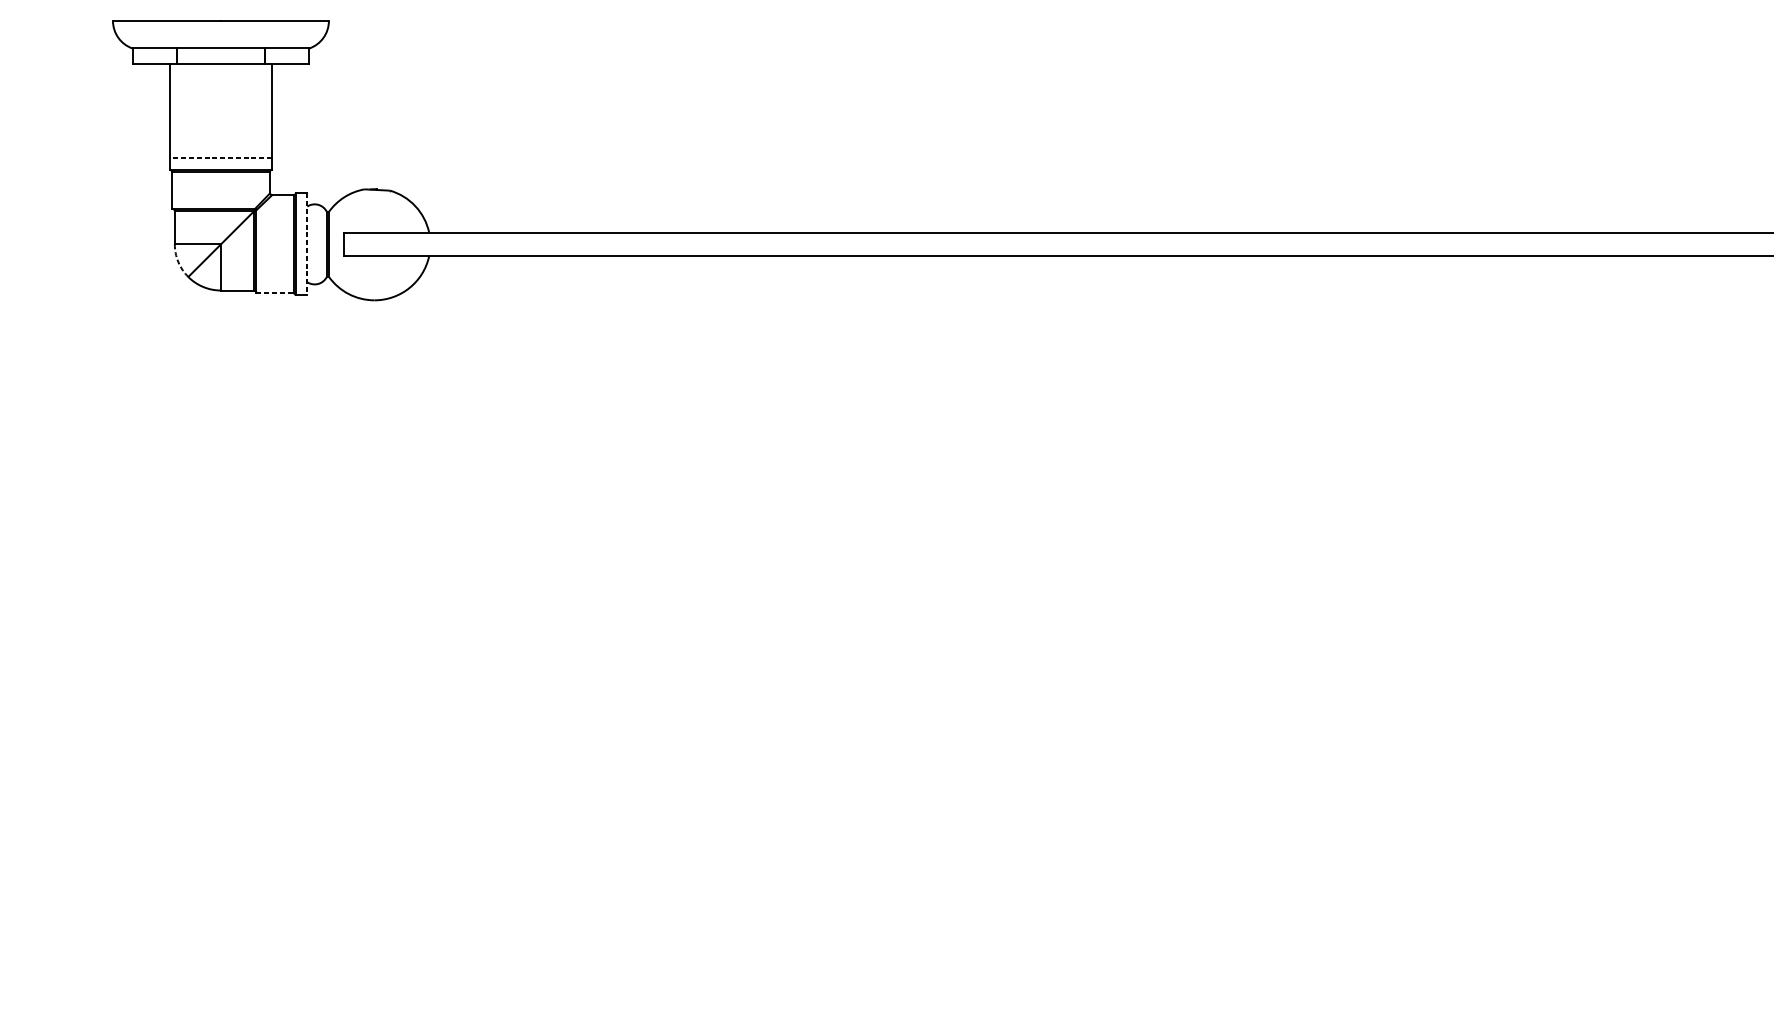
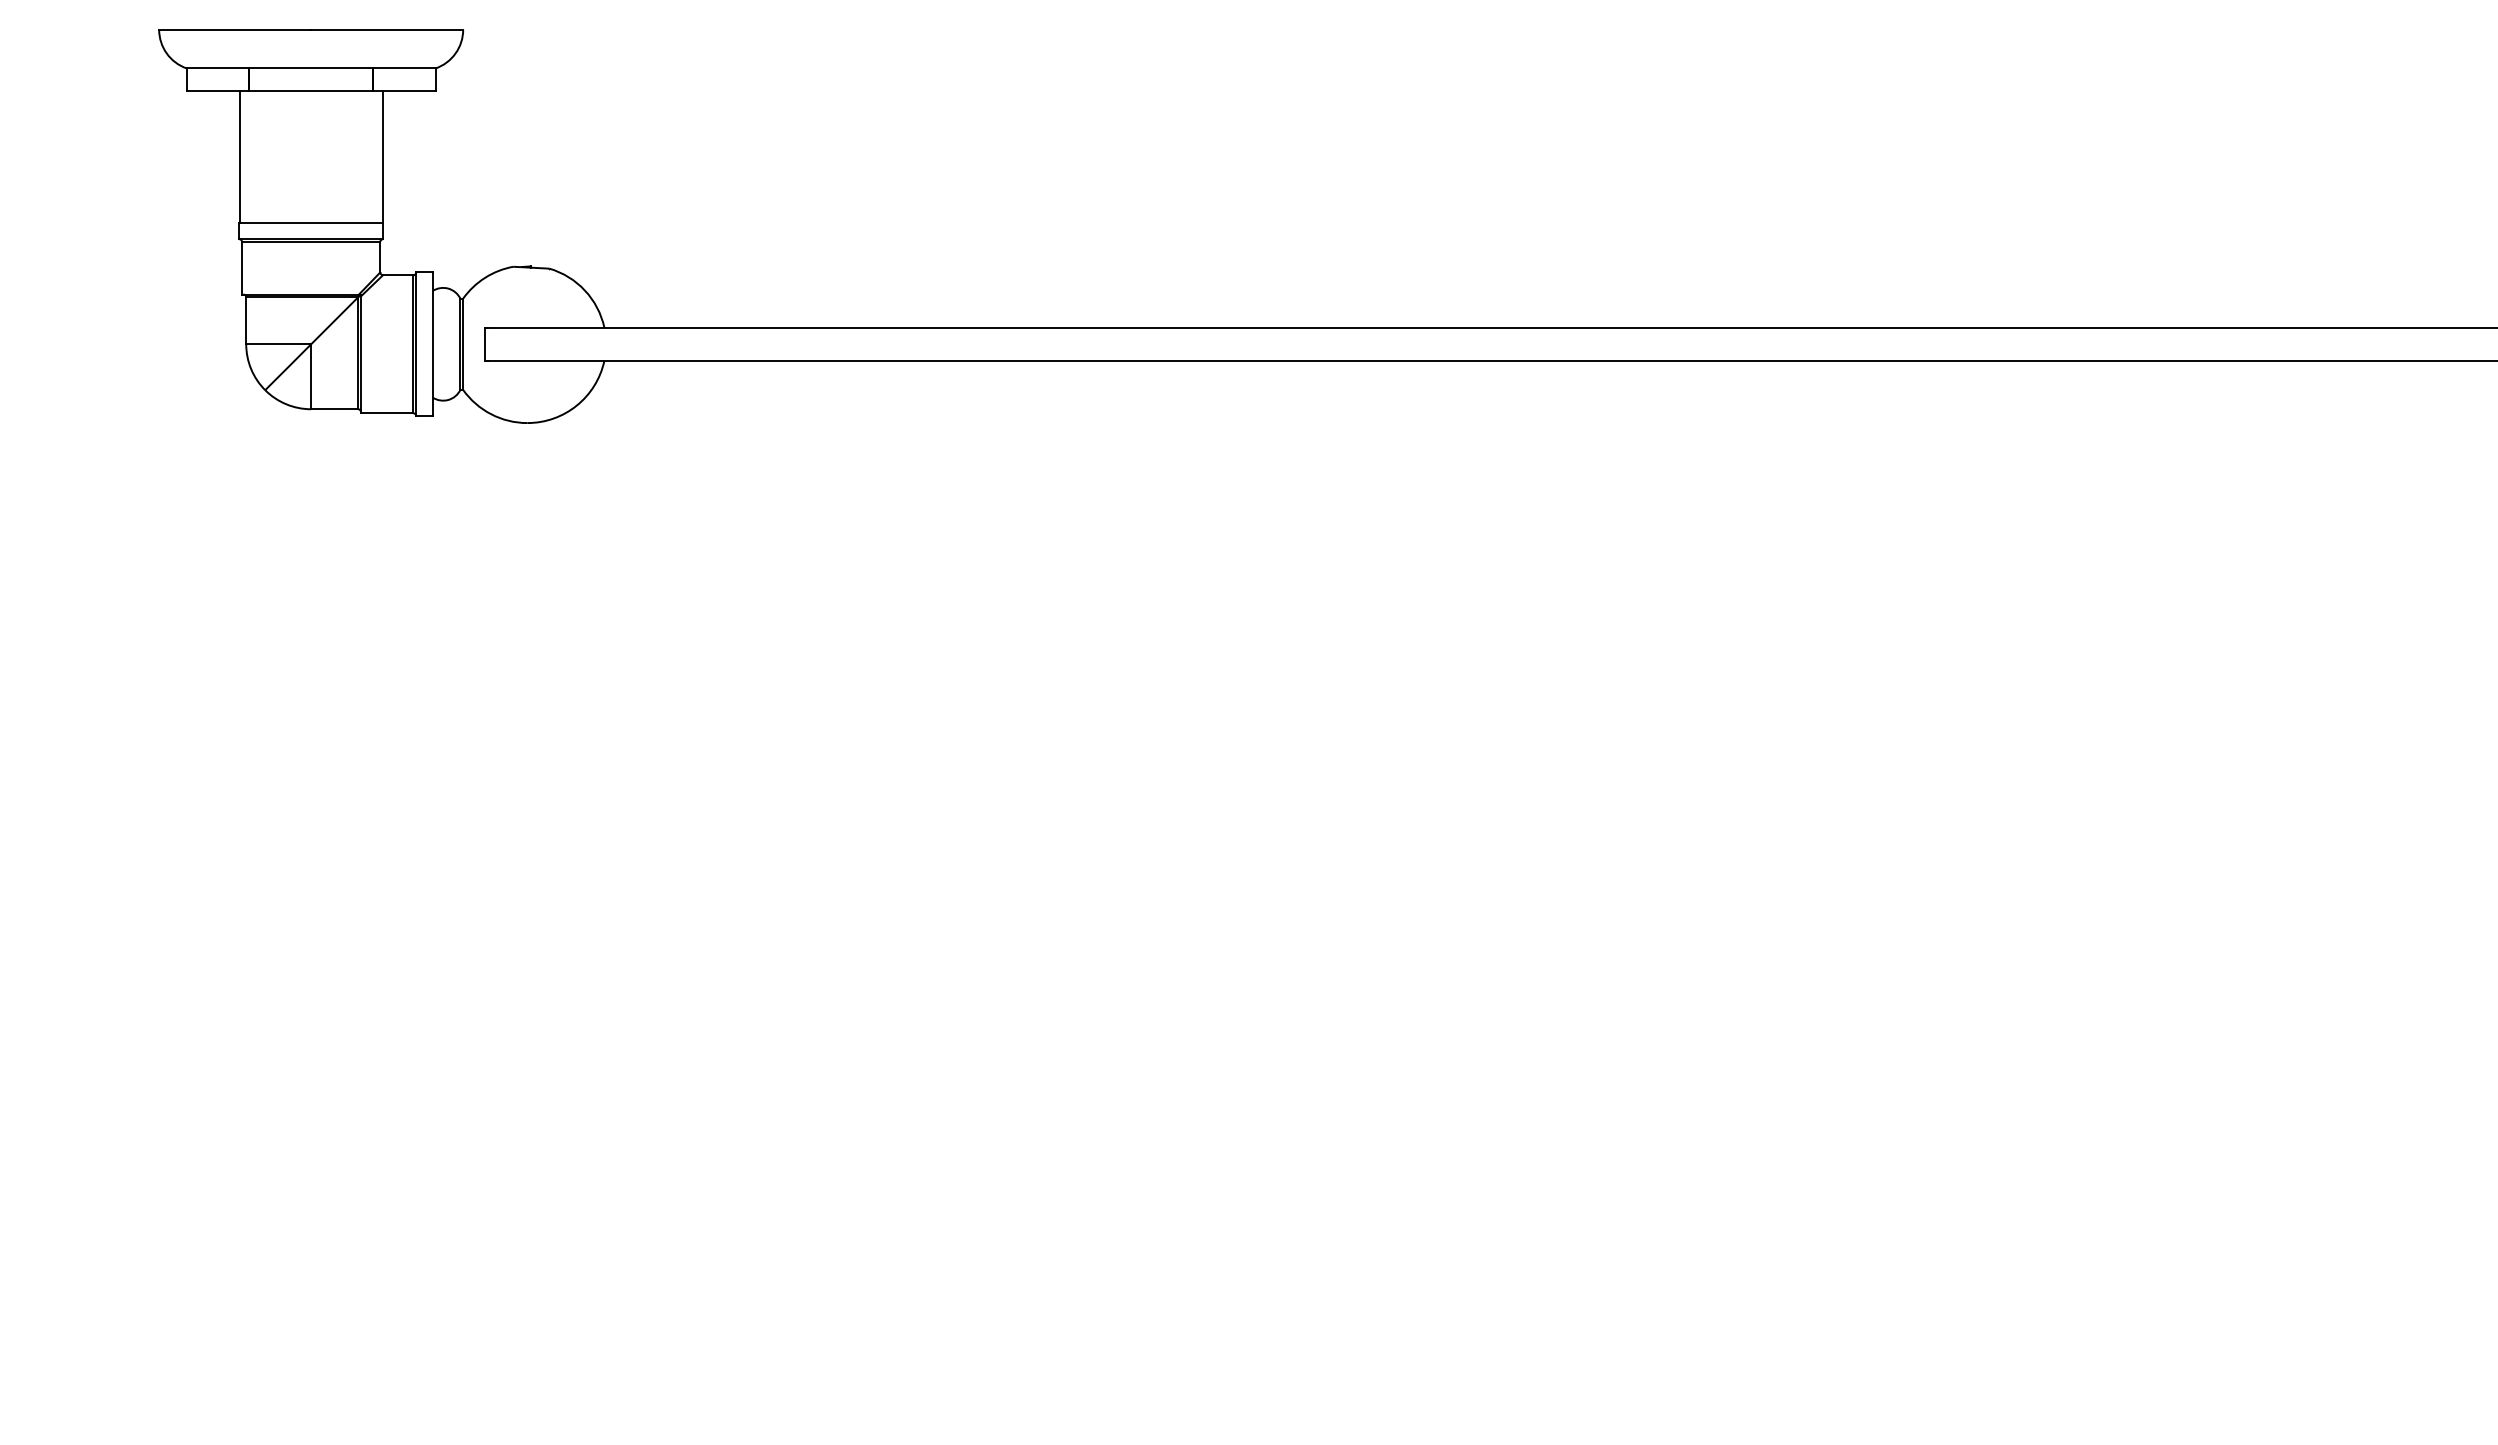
line: (221, 157) -> (311, 222), dashed -> solid
line: (307, 244) -> (432, 344), dashed -> solid
arc: (178, 262) -> (251, 369), dashed -> solid
line: (275, 293) -> (387, 413), dashed -> solid

